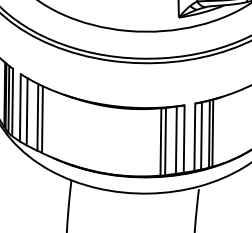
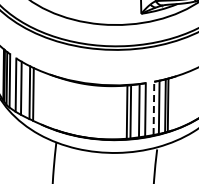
line: (194, 137) -> (153, 108), solid -> dashed

